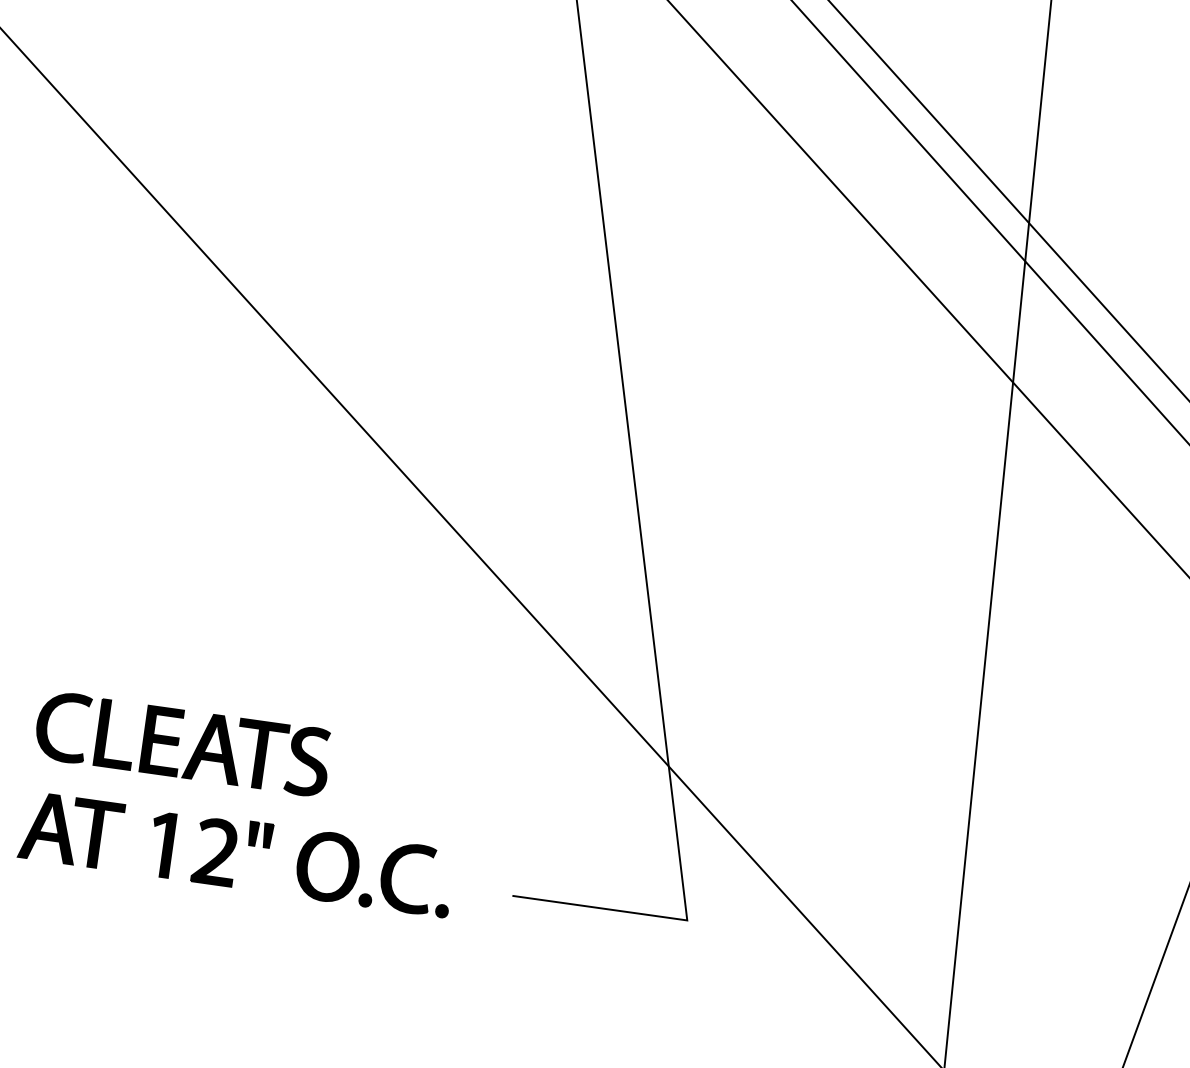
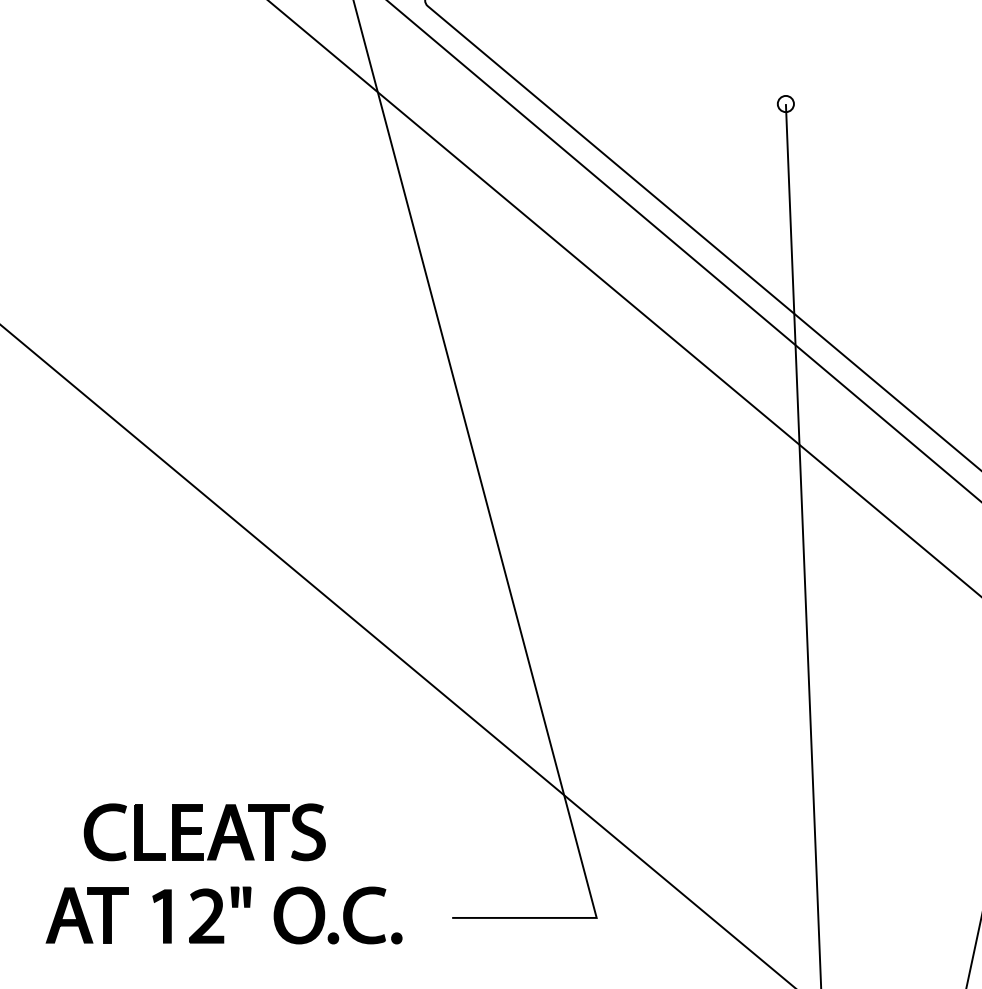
part: (182, 744) -> (204, 832), moved

